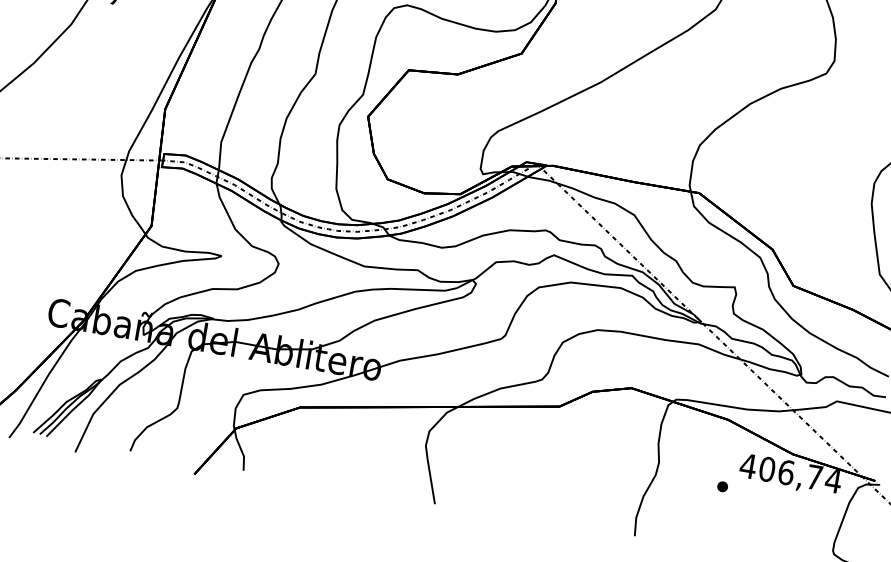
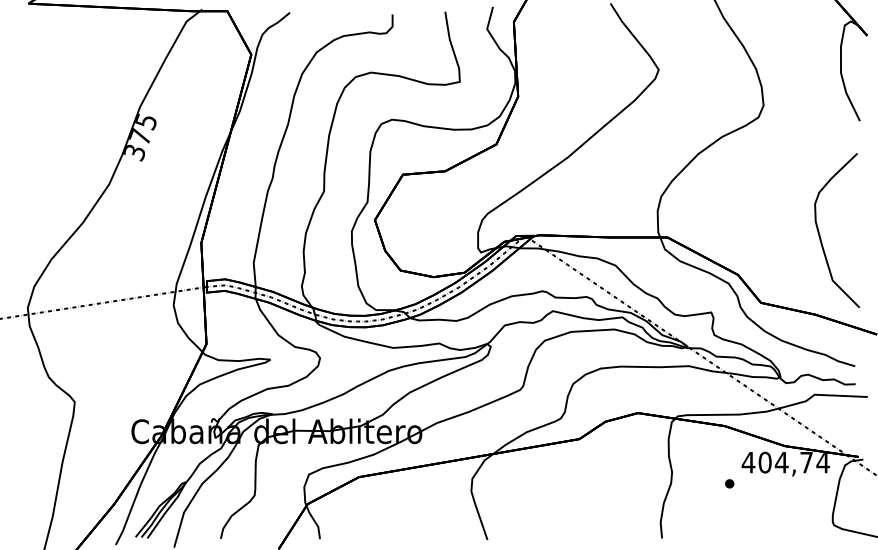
text: (785, 472) -> (781, 462), 406,74 -> 404,74

